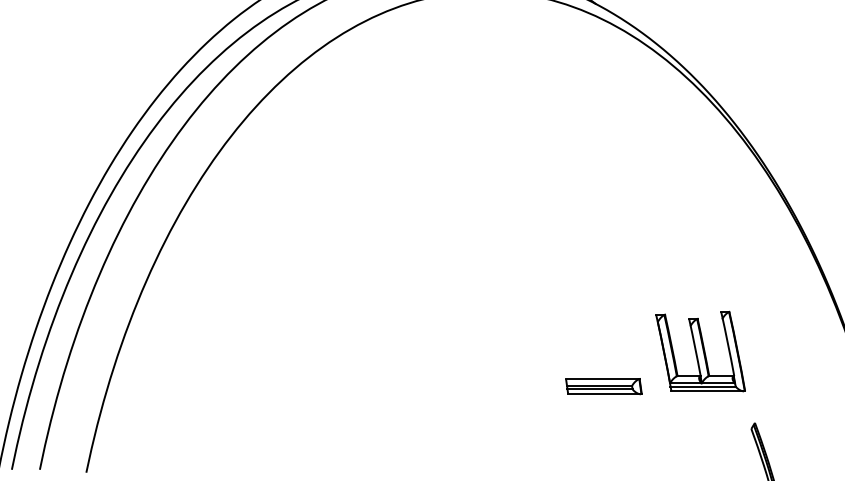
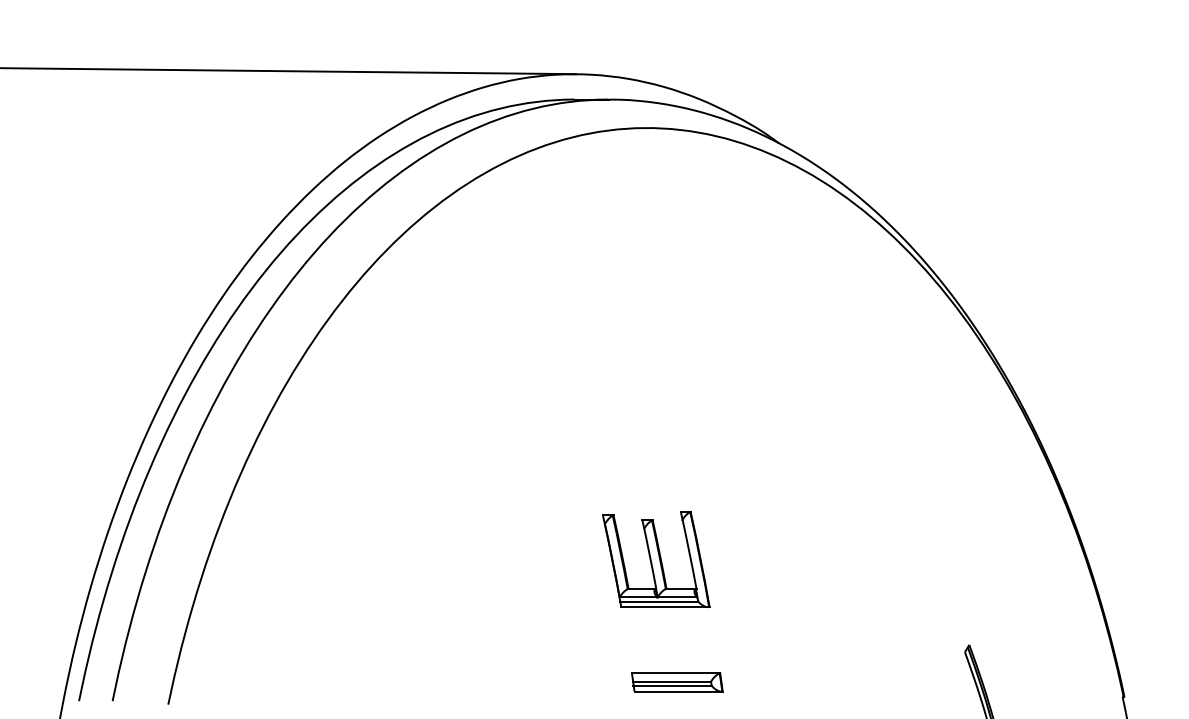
part: (700, 351) -> (656, 559), moved
part: (604, 386) -> (677, 682), moved

